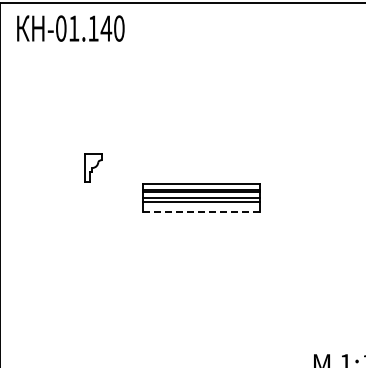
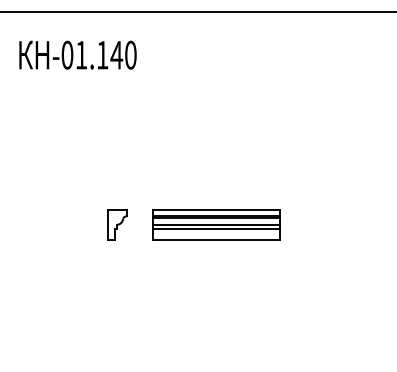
text: (70, 28) -> (77, 55), moved
part: (93, 167) -> (117, 224), moved
line: (202, 211) -> (217, 239), dashed -> solid

